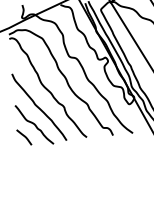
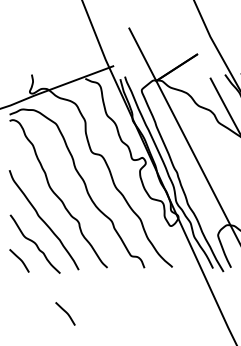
curve: (59, 171) -> (65, 312), added

